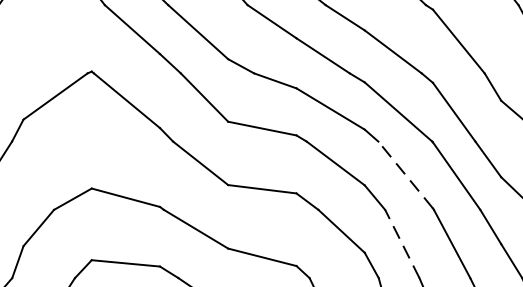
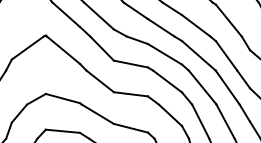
line: (405, 175) -> (202, 87), dashed -> solid
line: (401, 243) -> (200, 121), dashed -> solid

